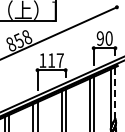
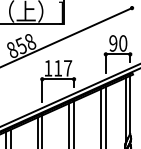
line: (115, 93) -> (130, 105), dashed -> solid

